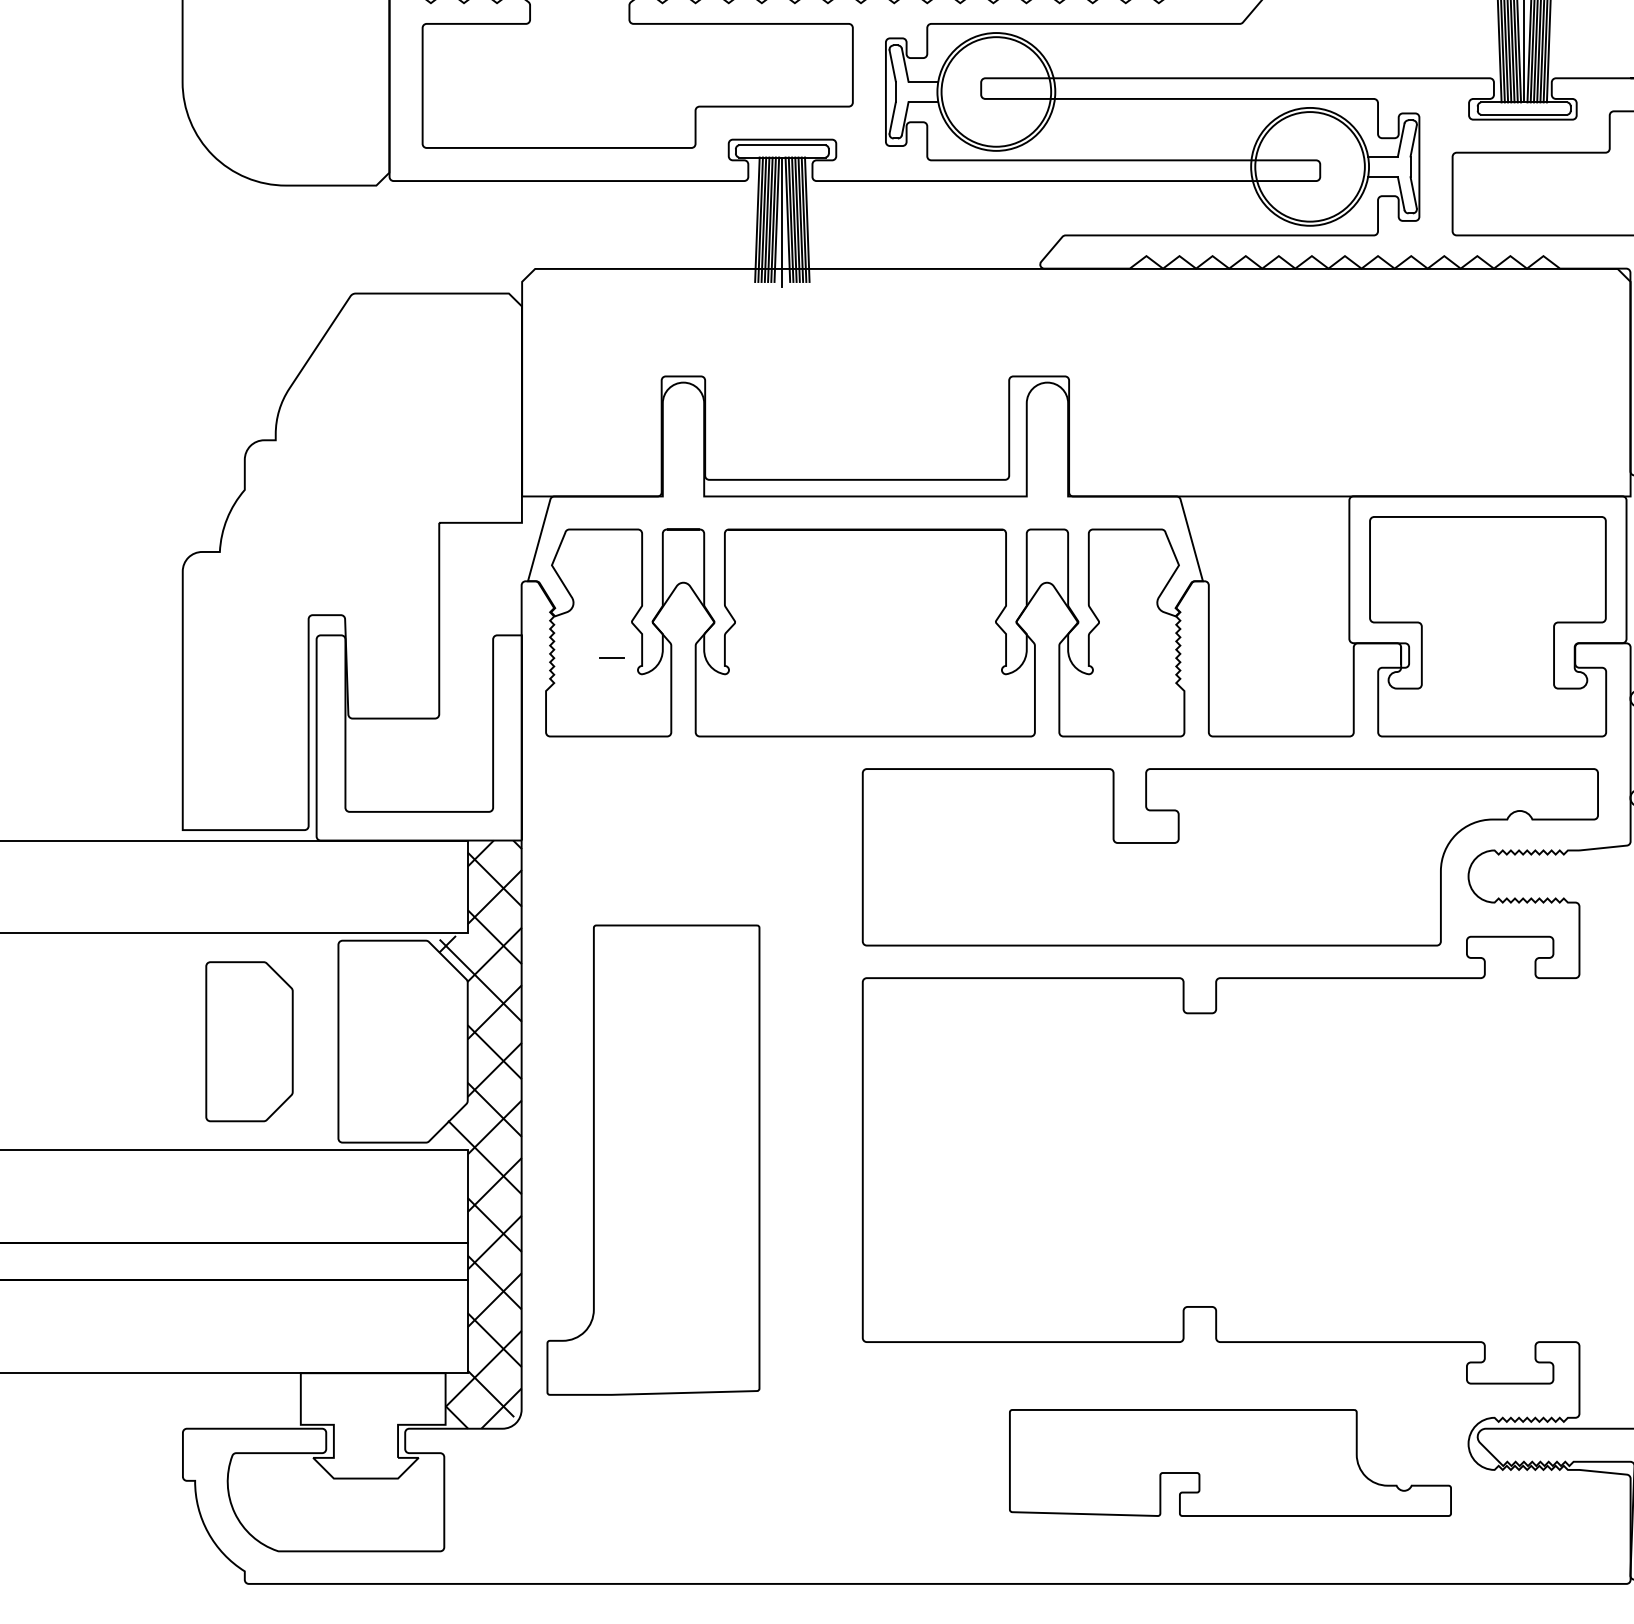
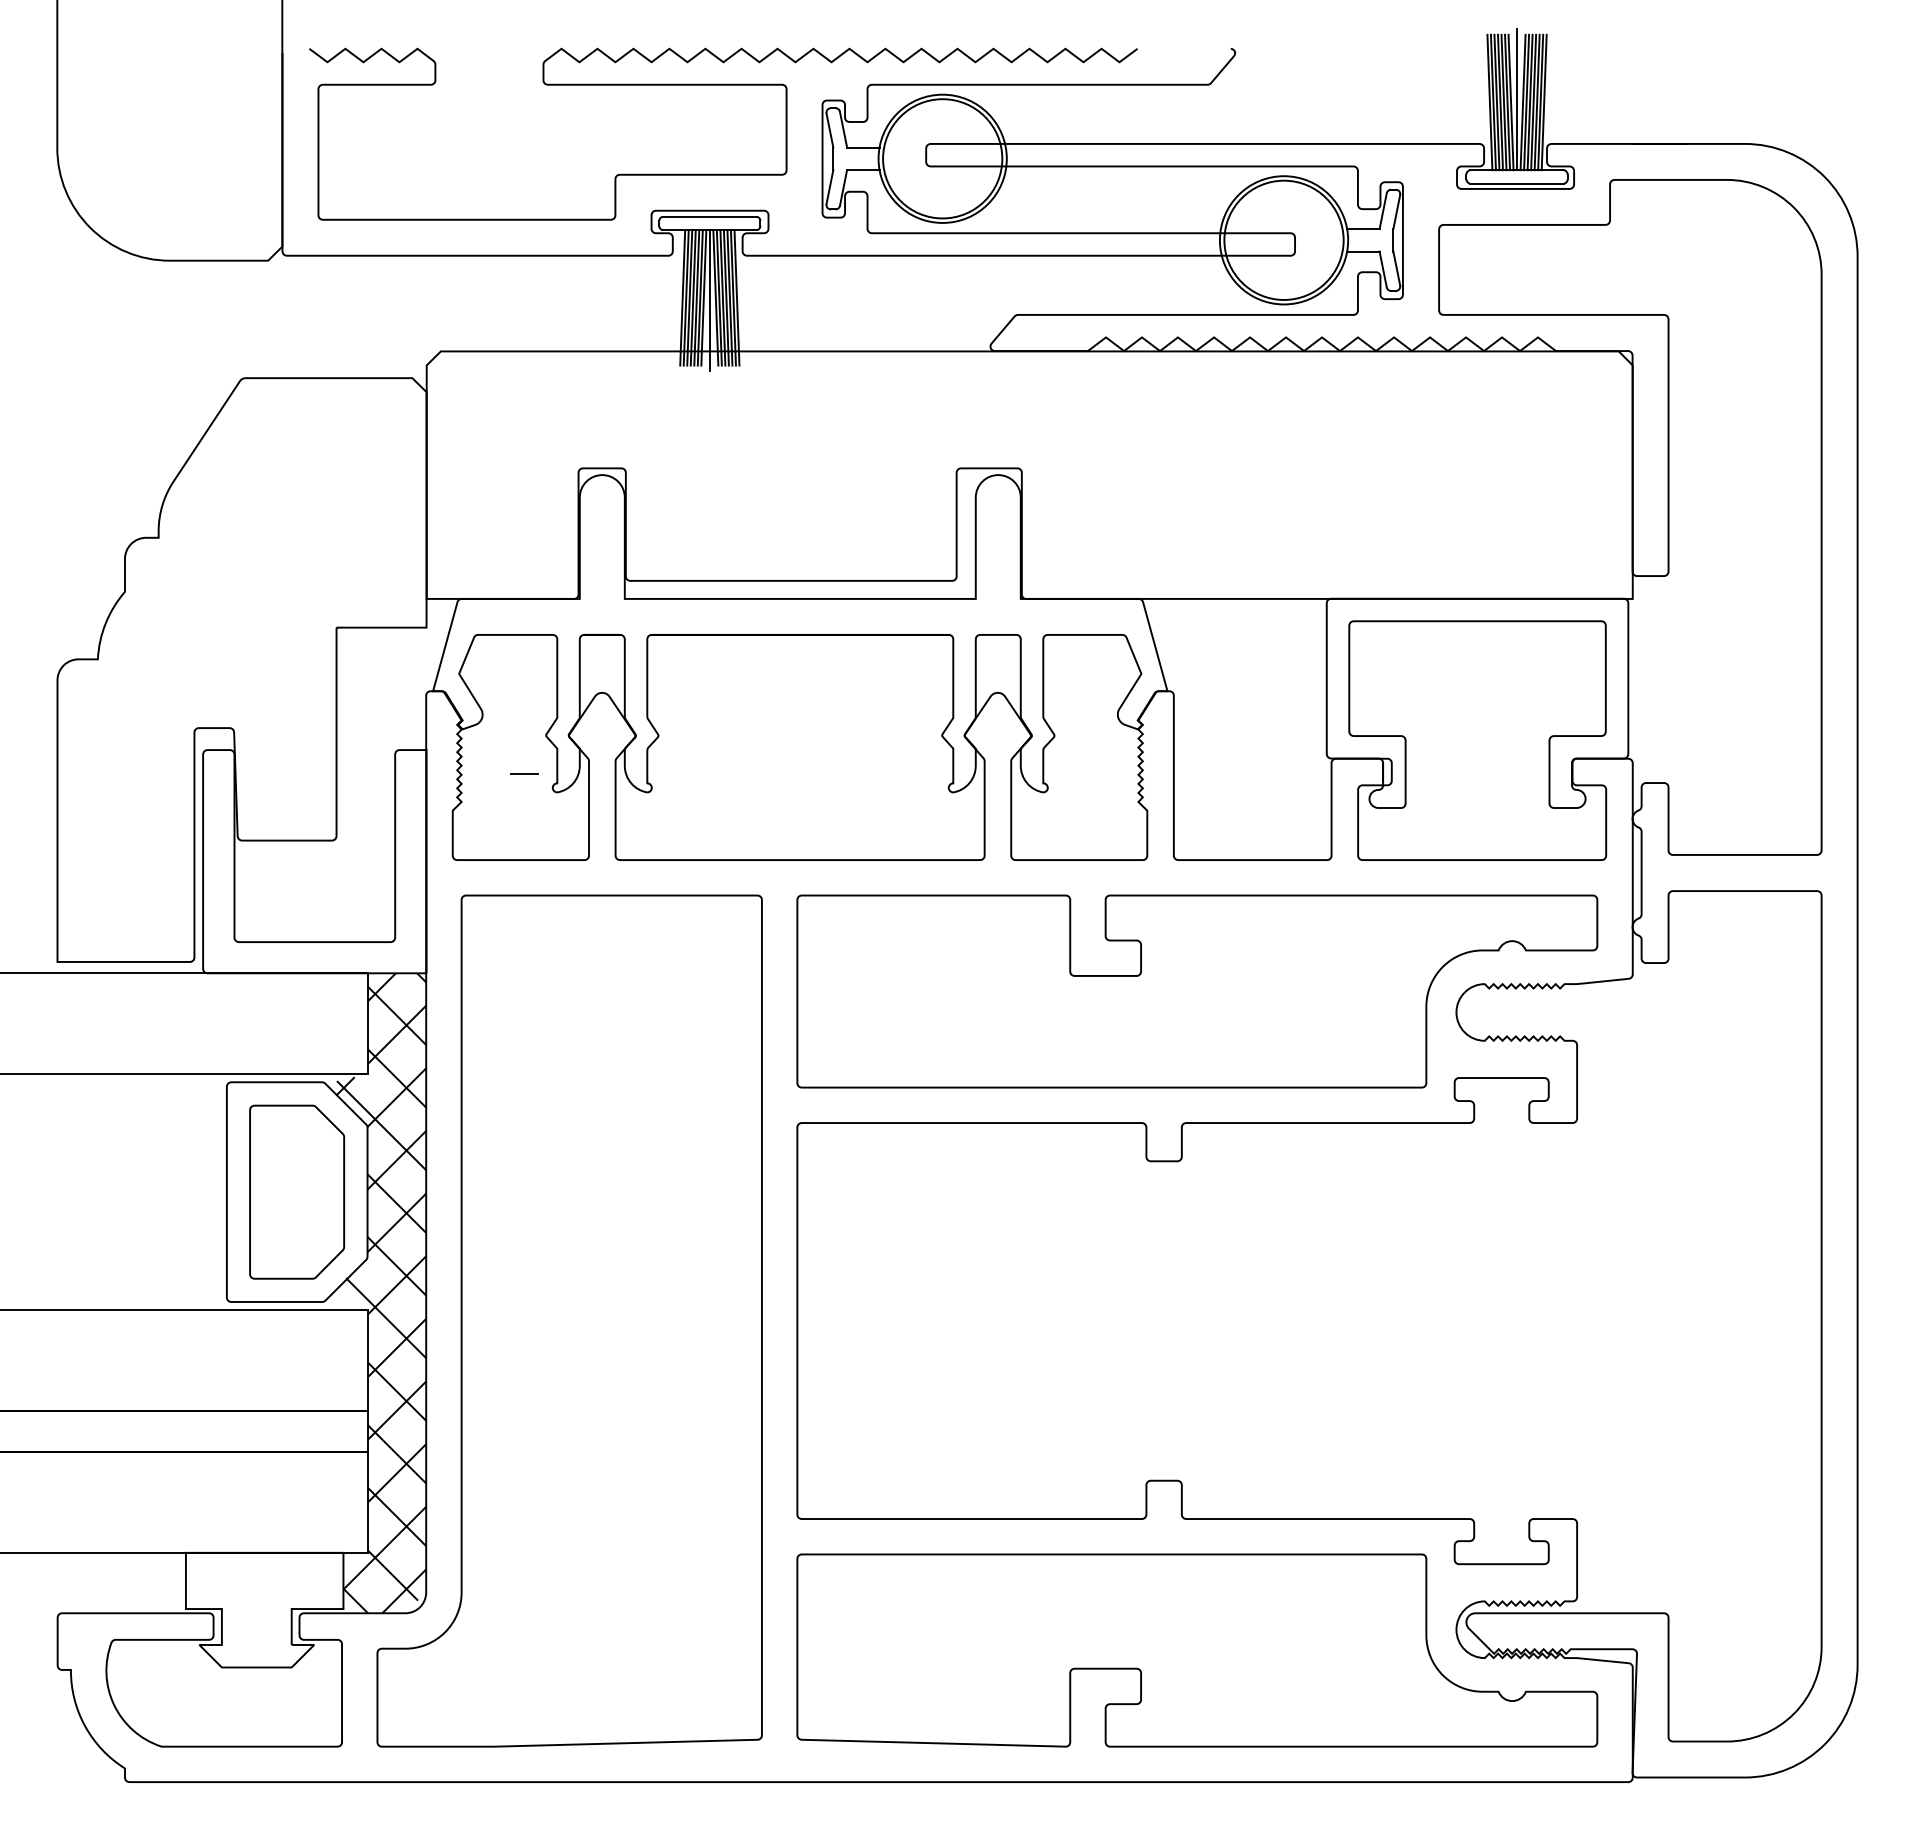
part: (249, 1041) -> (297, 1191), moved
part: (653, 1159) -> (569, 1320), size x1.67
part: (1230, 1462) -> (1197, 1650), size x1.67

